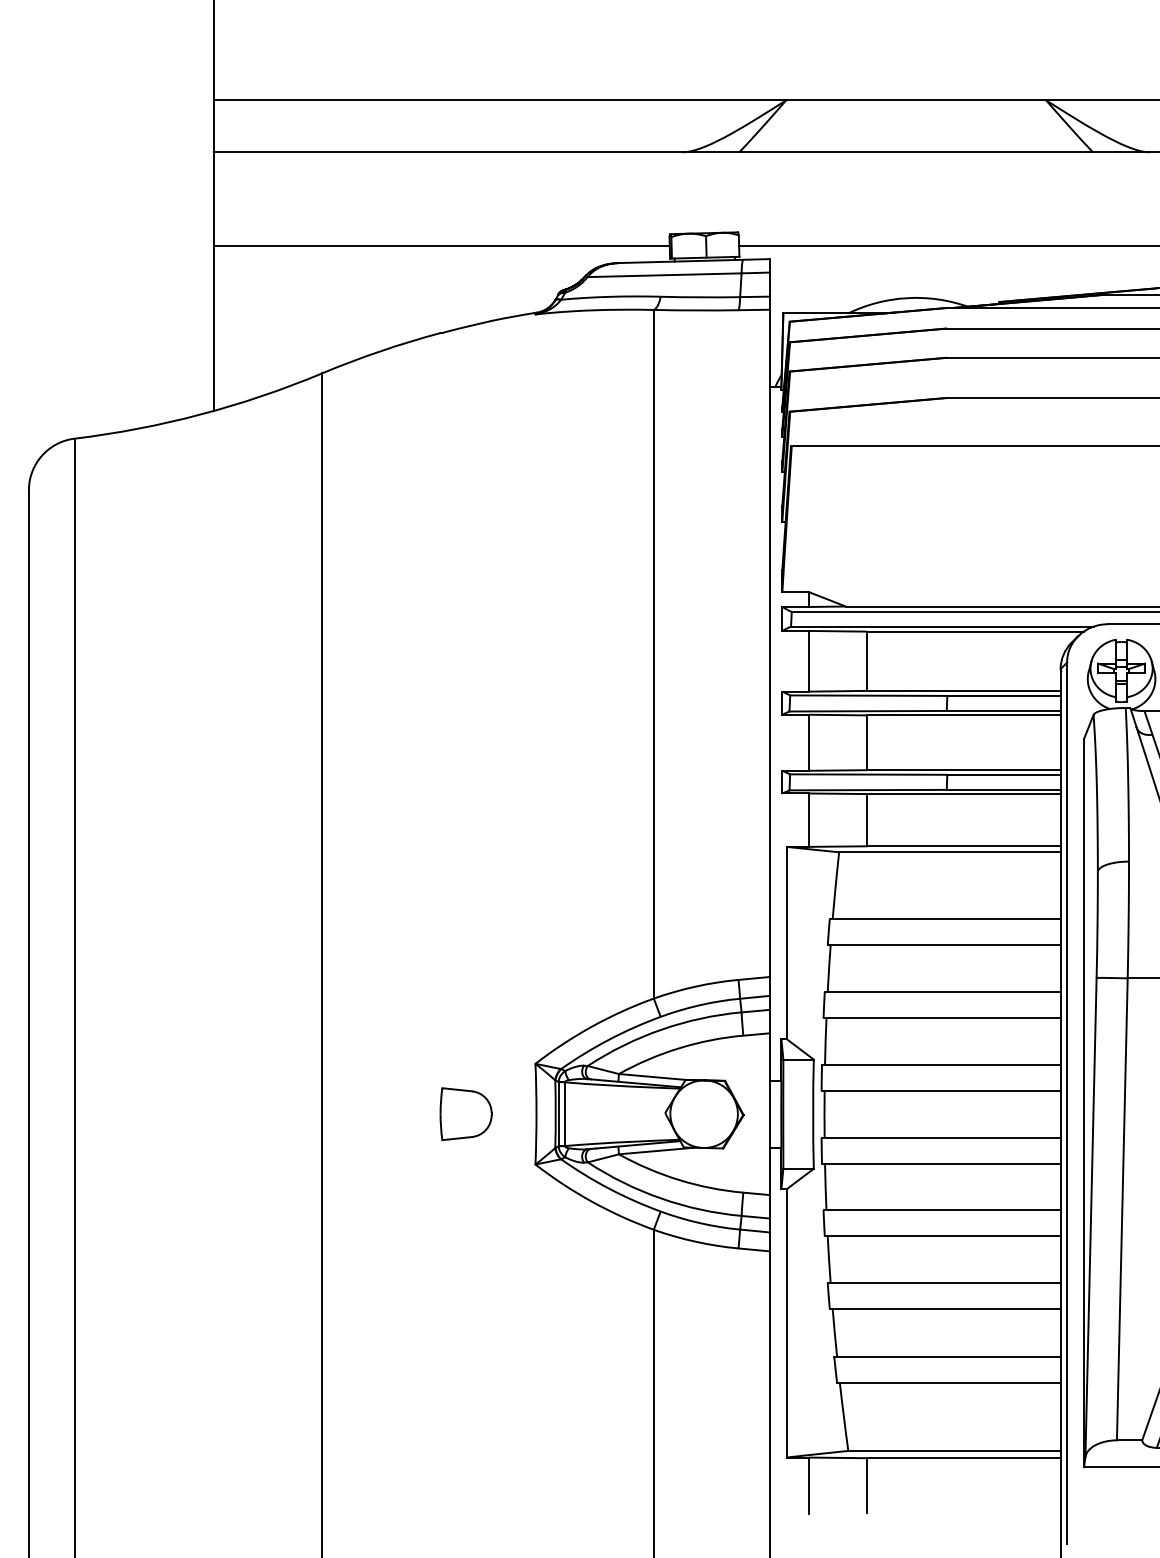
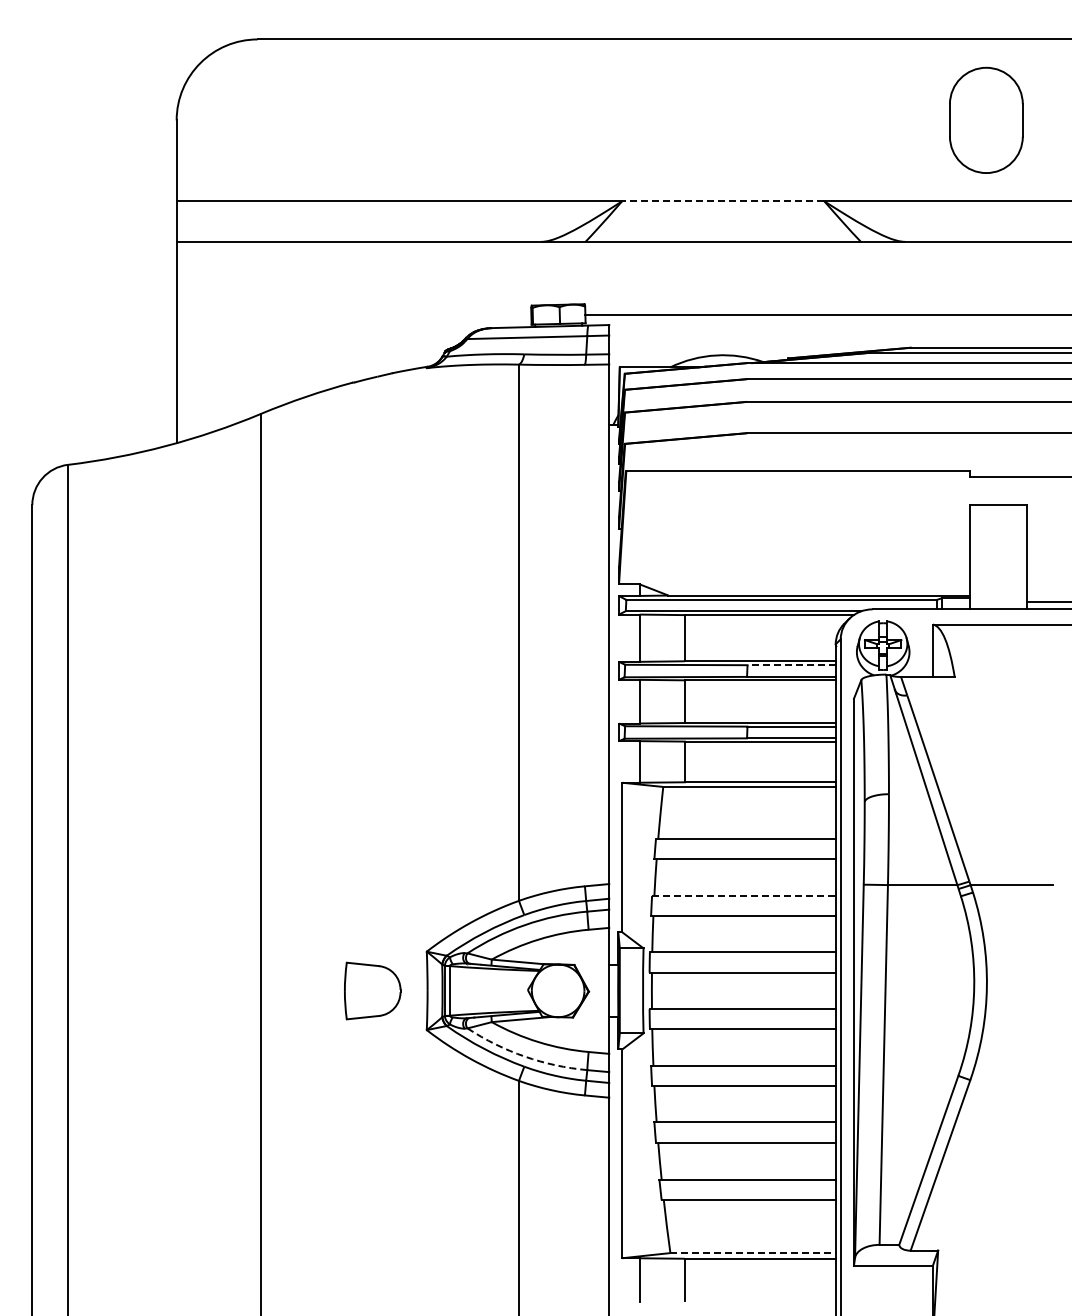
line: (915, 100) -> (722, 201), solid -> dashed
line: (441, 245) -> (353, 314), removed
line: (1003, 696) -> (791, 665), solid -> dashed
line: (942, 991) -> (743, 895), solid -> dashed
part: (465, 1113) -> (372, 990), size x1.4
arc: (660, 1198) -> (524, 1056), solid -> dashed
line: (955, 1451) -> (753, 1253), solid -> dashed

